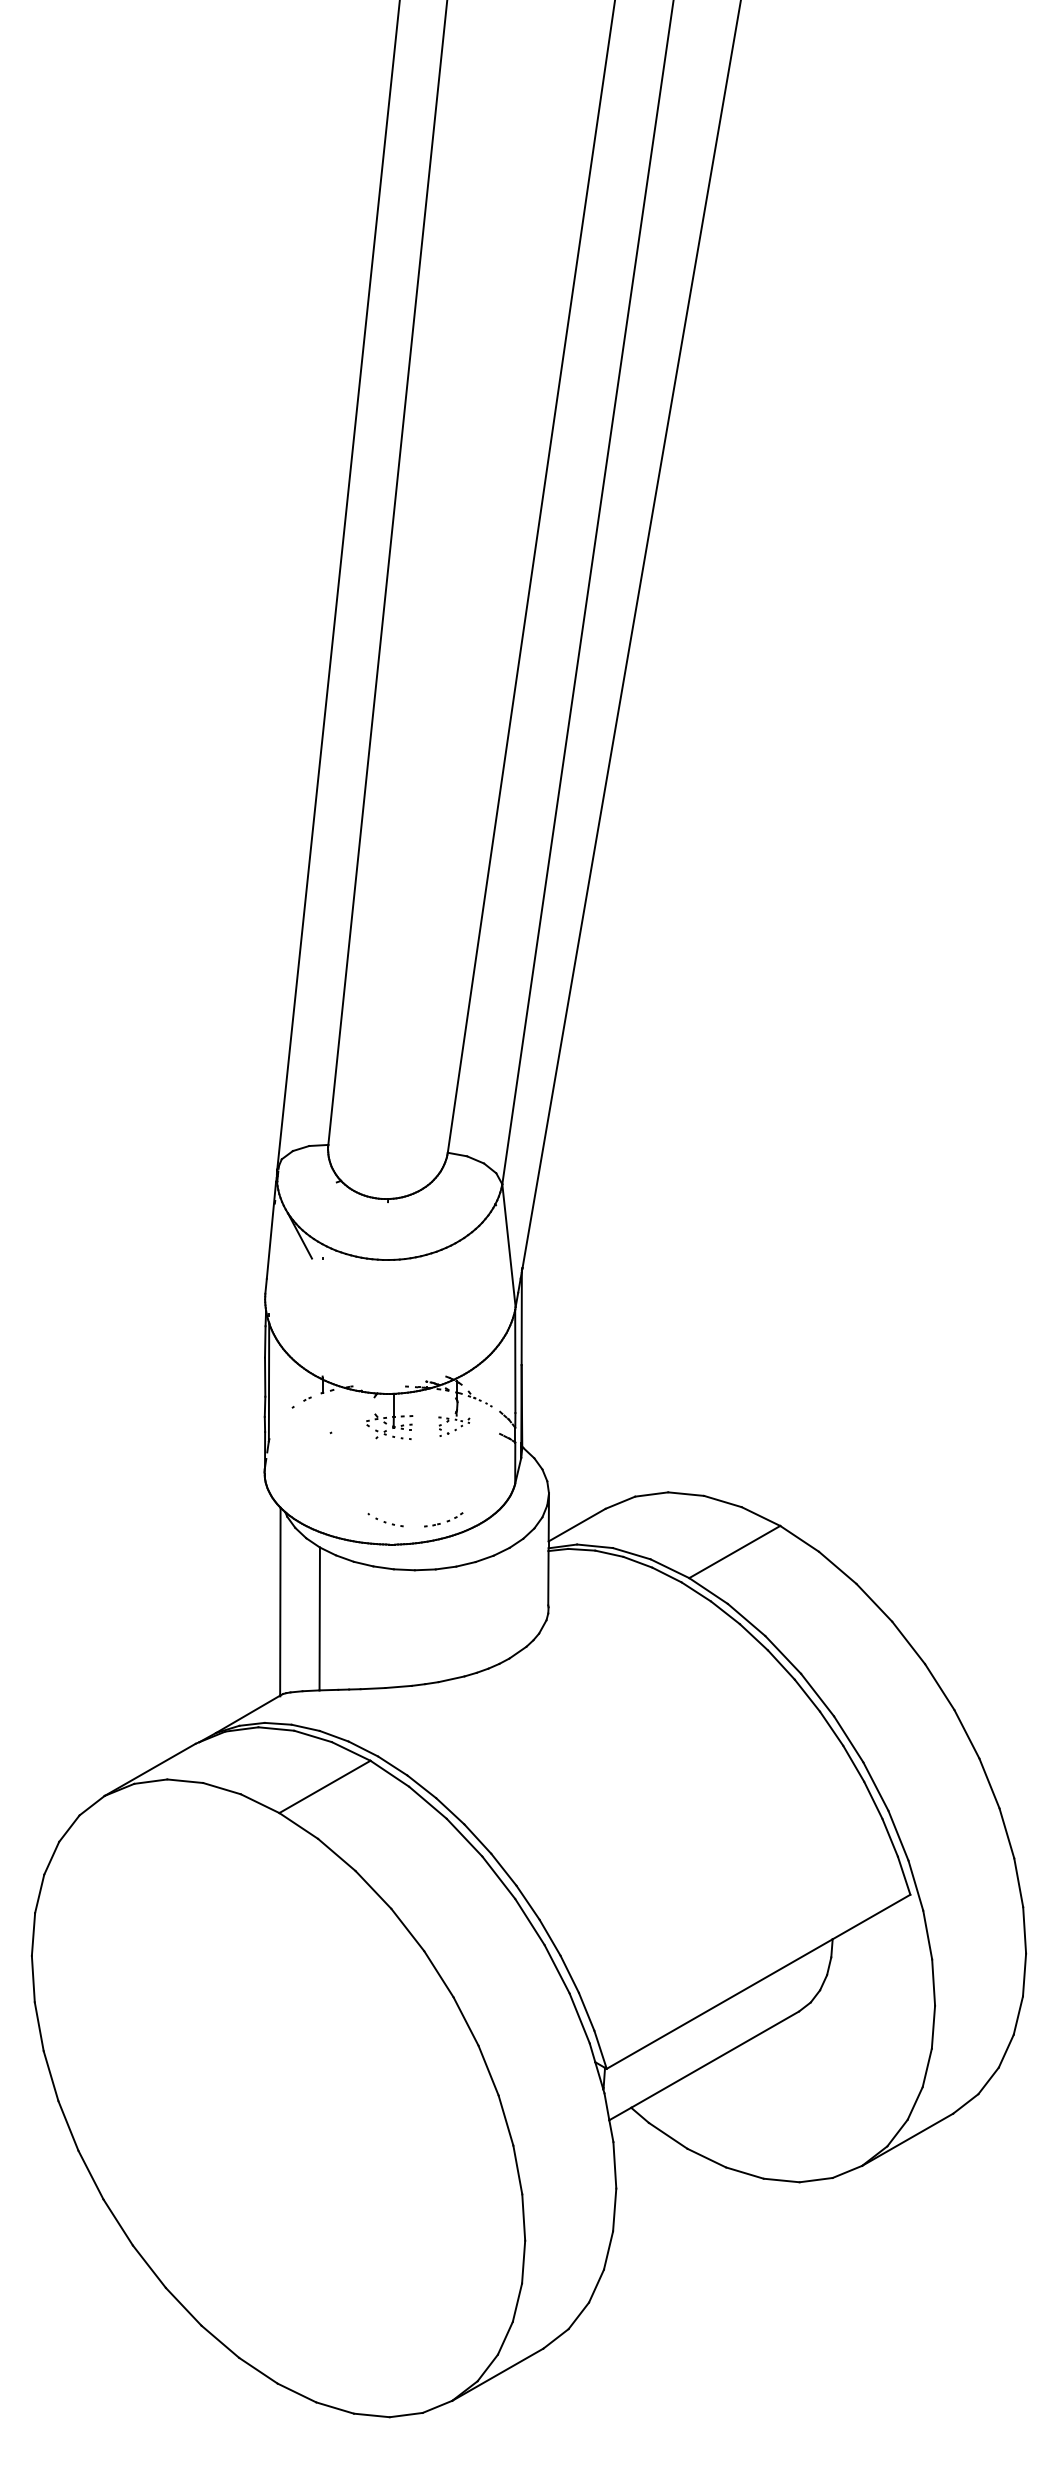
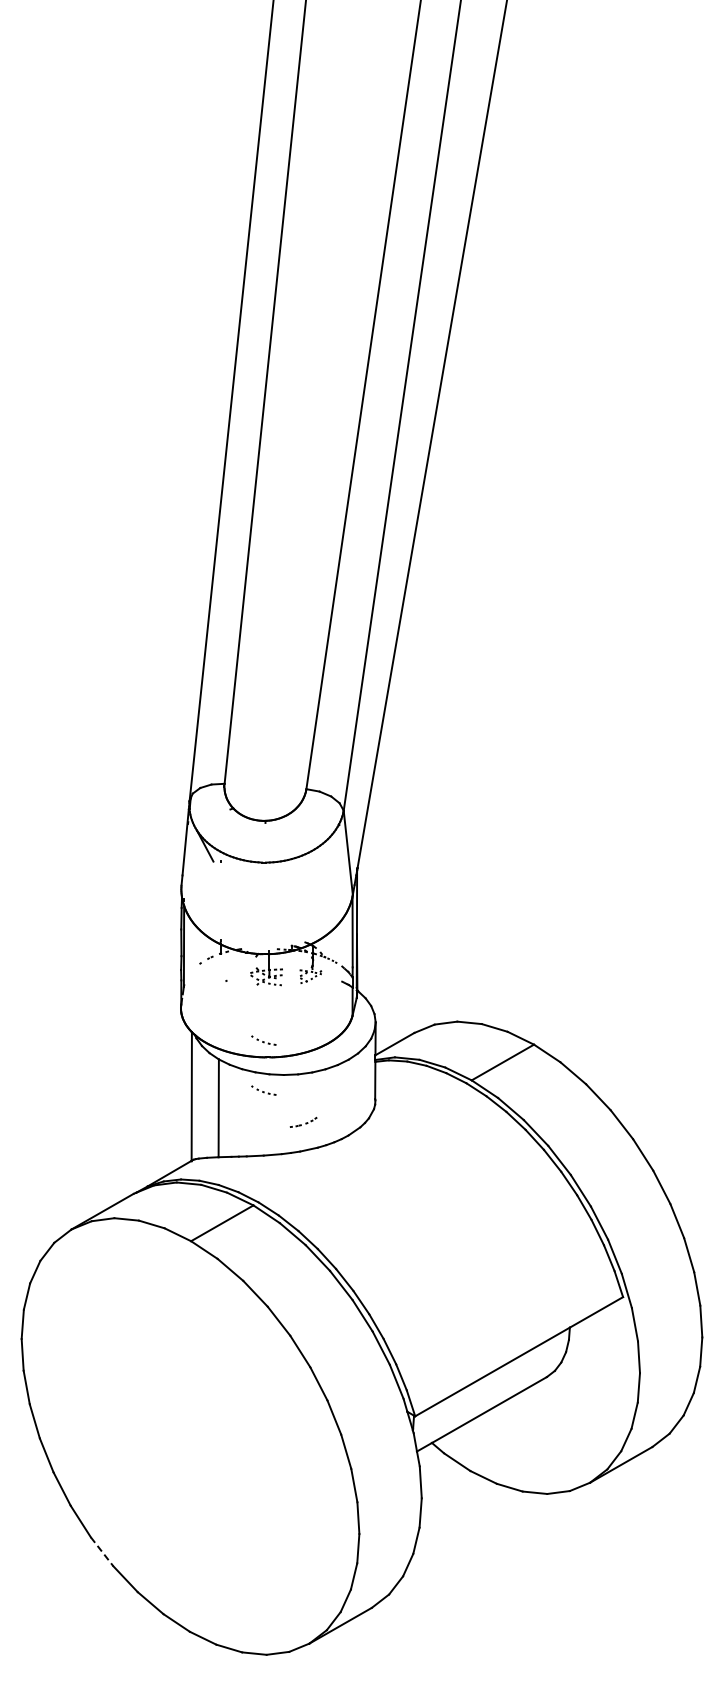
part: (443, 1518) -> (303, 1121), moved
part: (385, 1592) -> (263, 1090), added
line: (149, 2267) -> (102, 1552), solid -> dashed

